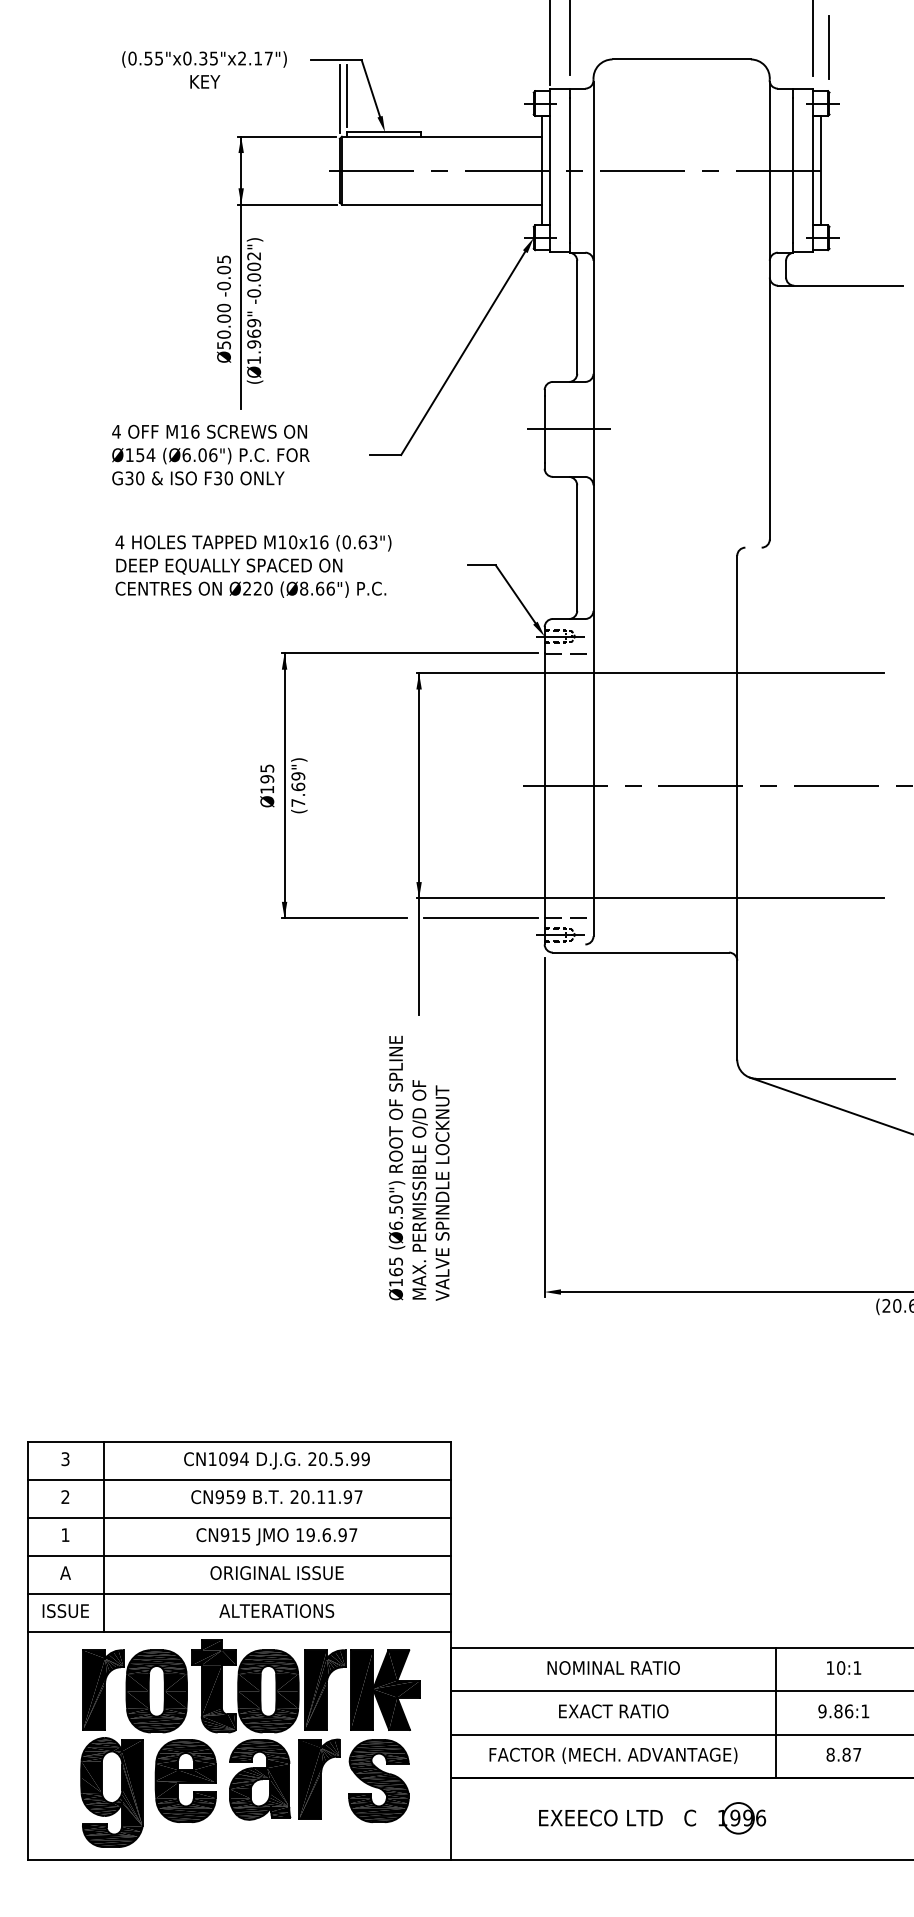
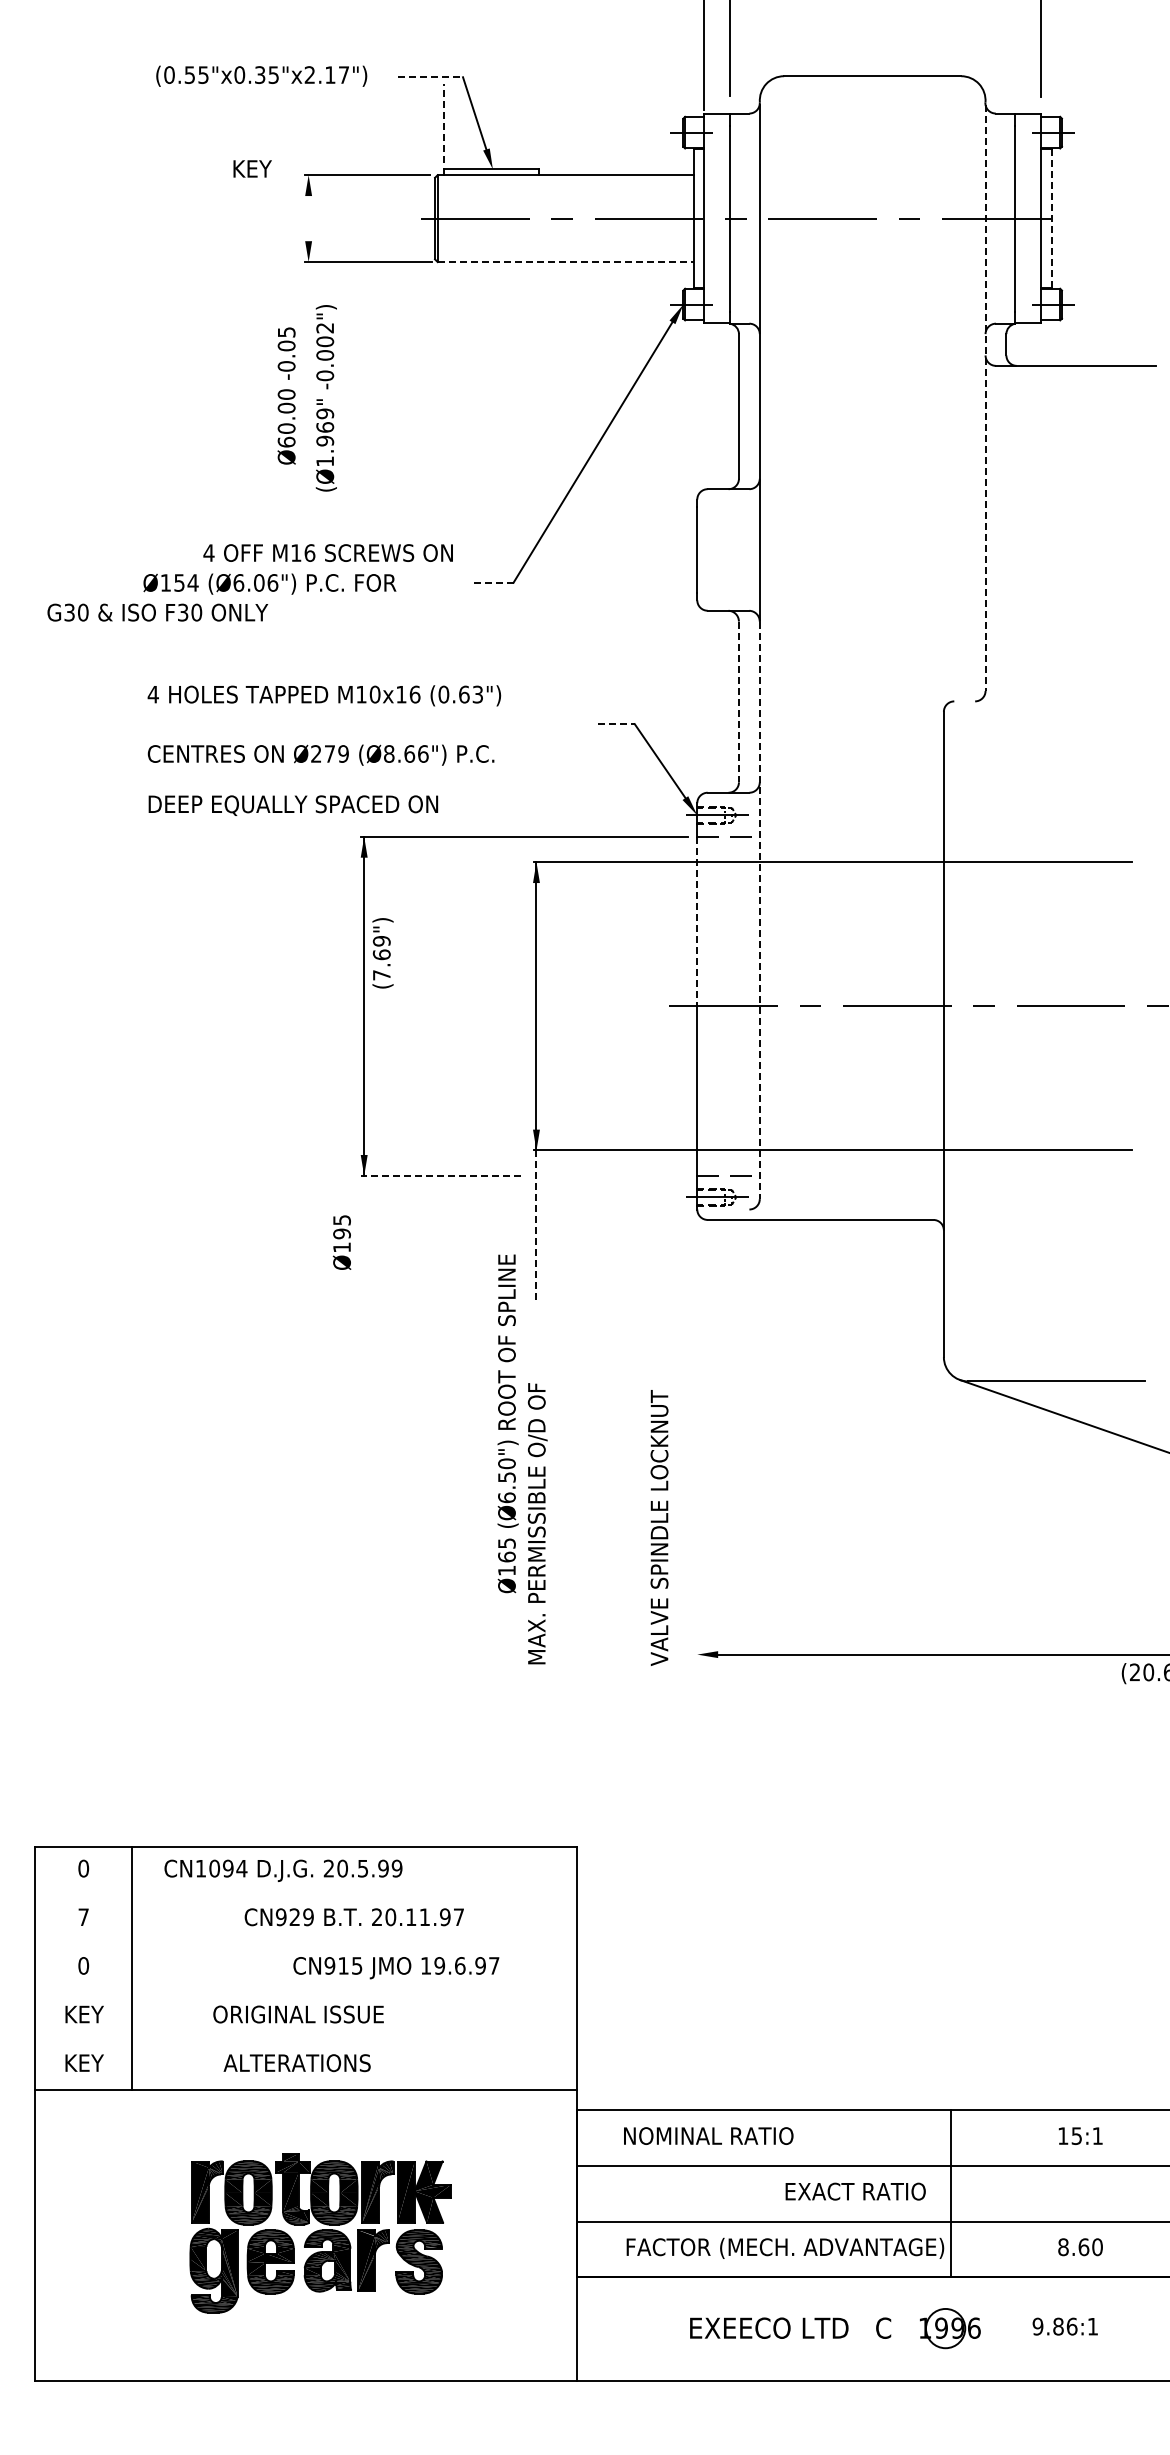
line: (829, 47) -> (1061, 60), removed
line: (336, 60) -> (430, 77), solid -> dashed
text: (205, 81) -> (252, 168), moved
line: (346, 96) -> (443, 123), solid -> dashed
line: (340, 98) -> (435, 126), removed
line: (821, 171) -> (1051, 219), solid -> dashed
line: (442, 204) -> (566, 262), solid -> dashed
line: (241, 272) -> (308, 349), removed
line: (769, 311) -> (985, 398), solid -> dashed
text: (223, 344) -> (286, 441), Ø50.00 -> Ø60.00
line: (572, 429) -> (733, 549), removed
text: (209, 431) -> (327, 552), moved
line: (385, 454) -> (493, 582), solid -> dashed
text: (198, 478) -> (157, 612), moved
line: (576, 548) -> (738, 702), solid -> dashed
line: (482, 565) -> (617, 724), solid -> dashed
text: (229, 566) -> (293, 805), moved
text: (262, 588) -> (336, 753), Ø220 -> Ø279
line: (593, 710) -> (759, 910), solid -> dashed
line: (544, 719) -> (697, 921), solid -> dashed
text: (266, 785) -> (341, 1242), moved
text: (298, 785) -> (382, 953), moved
line: (344, 917) -> (440, 1175), solid -> dashed
line: (480, 917) -> (615, 1175), removed
line: (419, 956) -> (536, 1225), solid -> dashed
line: (544, 1127) -> (697, 1443), removed
text: (396, 1167) -> (507, 1423), moved
text: (442, 1192) -> (659, 1527), moved
text: (65, 1459) -> (83, 1868), 3 -> 0
text: (277, 1460) -> (283, 1870), moved
line: (238, 1480) -> (305, 1895), removed
text: (65, 1496) -> (83, 1916), 2 -> 7
text: (230, 1497) -> (294, 1917), CN959 -> CN929
line: (238, 1517) -> (305, 1943), removed
text: (65, 1534) -> (83, 1965), 1 -> 0
text: (277, 1537) -> (396, 1968), moved
line: (238, 1555) -> (305, 1992), removed
text: (66, 1573) -> (84, 2014), A -> KEY
text: (277, 1573) -> (298, 2014), moved
line: (238, 1594) -> (305, 2041), removed
text: (65, 1611) -> (83, 2063), ISSUE -> KEY
text: (276, 1611) -> (296, 2063), moved
text: (613, 1667) -> (708, 2135), moved
text: (840, 1667) -> (1076, 2135), 10:1 -> 15:1
text: (613, 1711) -> (855, 2191), moved
text: (843, 1711) -> (1064, 2326), moved
line: (775, 1712) -> (950, 2193), moved
part: (250, 1744) -> (320, 2233), size x0.6
text: (851, 1755) -> (1090, 2247), 8.87 -> 8.60

